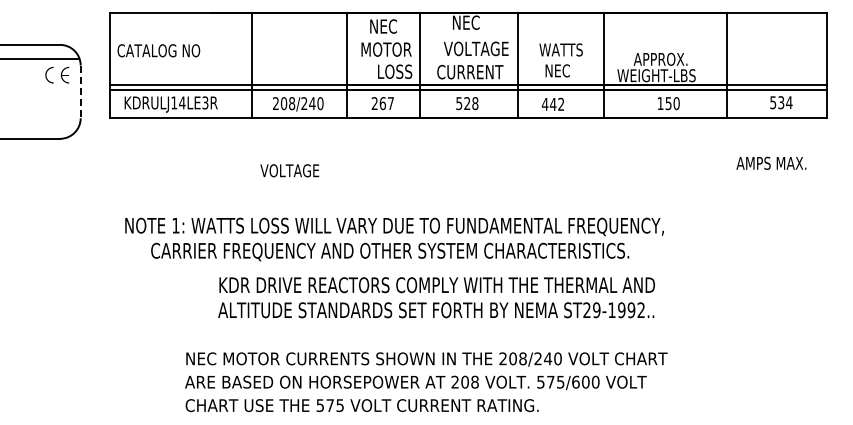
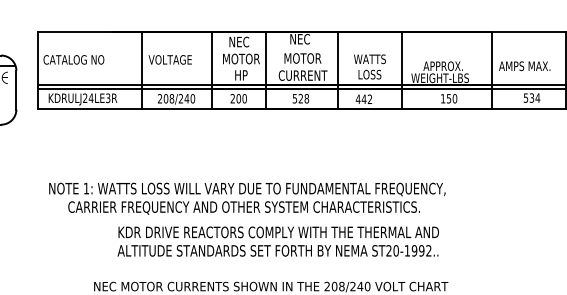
text: (476, 48) -> (307, 58), VOLTAGE -> MOTOR
text: (561, 70) -> (370, 74), NEC -> LOSS
text: (395, 71) -> (248, 75), LOSS -> HP
line: (80, 92) -> (16, 90), dashed -> solid
text: (174, 102) -> (85, 97), KDRULJ14LE3R -> KDRULJ24LE3R
text: (387, 103) -> (242, 98), 267 -> 200
text: (771, 162) -> (524, 65), moved
text: (289, 170) -> (170, 59), moved
text: (596, 310) -> (395, 251), ST29-1992.. -> ST20-1992..

